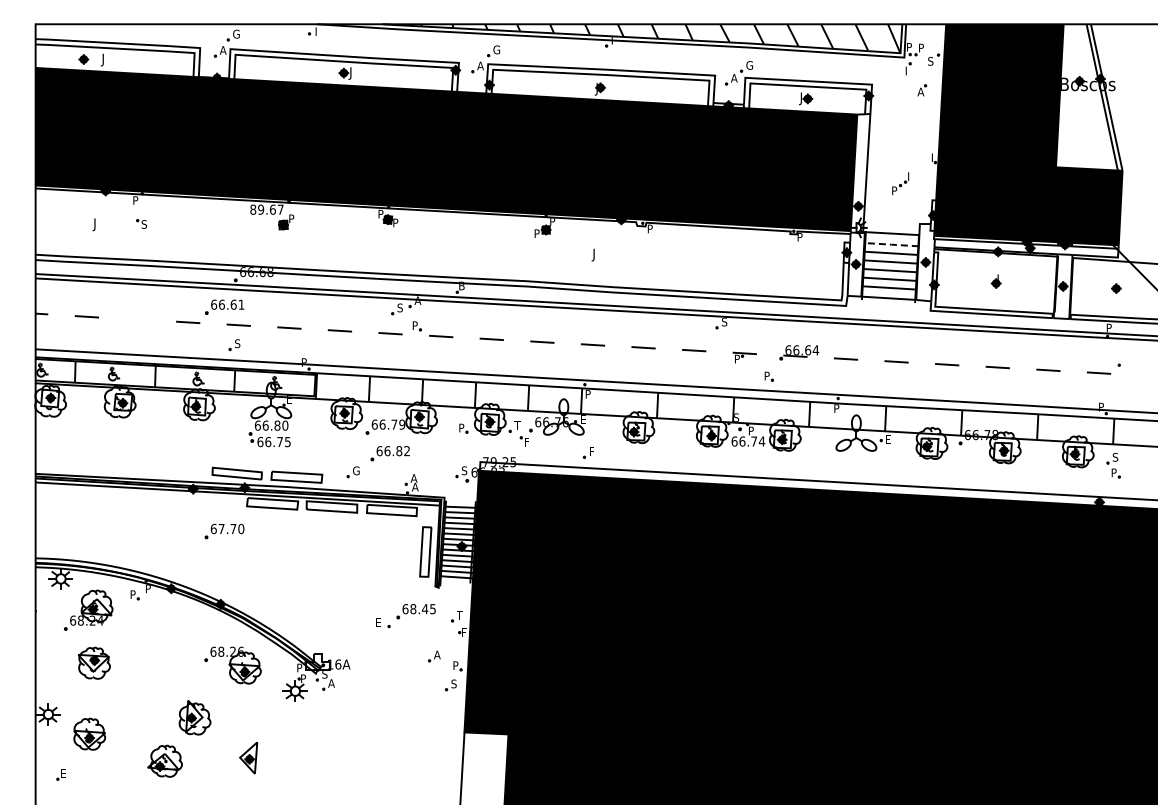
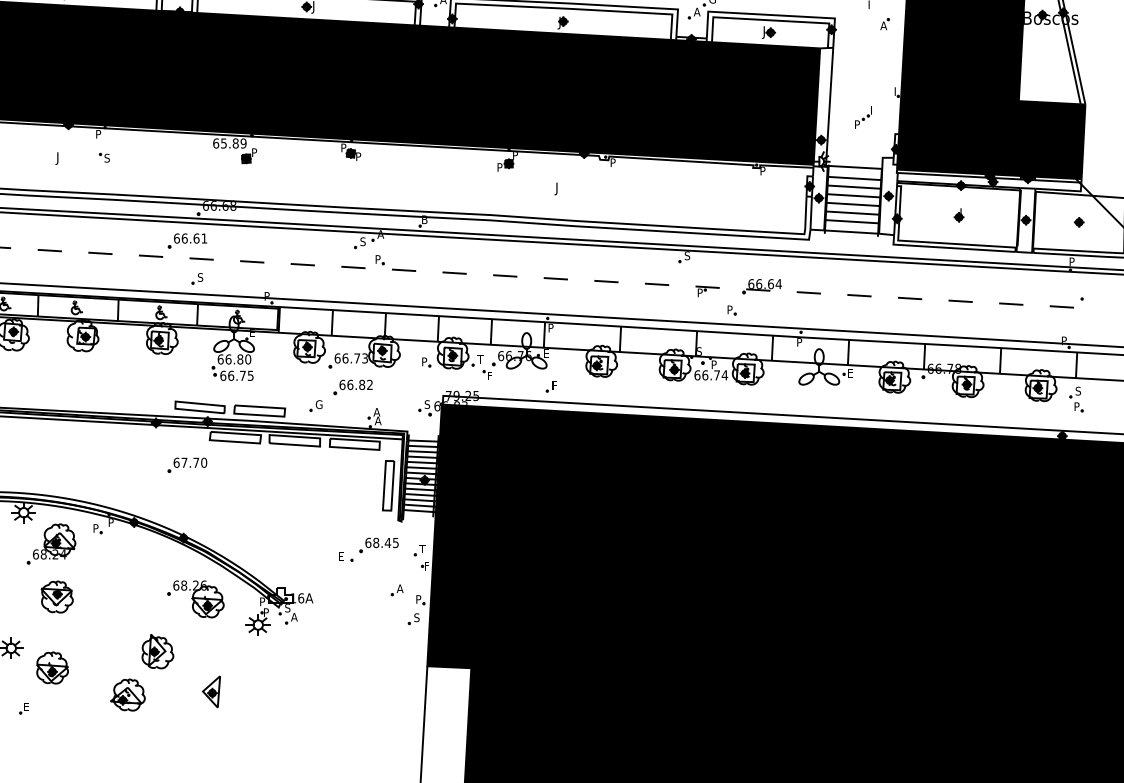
text: (266, 209) -> (229, 143), 89.67 -> 65.89
line: (891, 244) -> (854, 178), dashed -> solid
line: (137, 319) -> (100, 253), added
text: (402, 424) -> (365, 358), 66.79 -> 66.73

